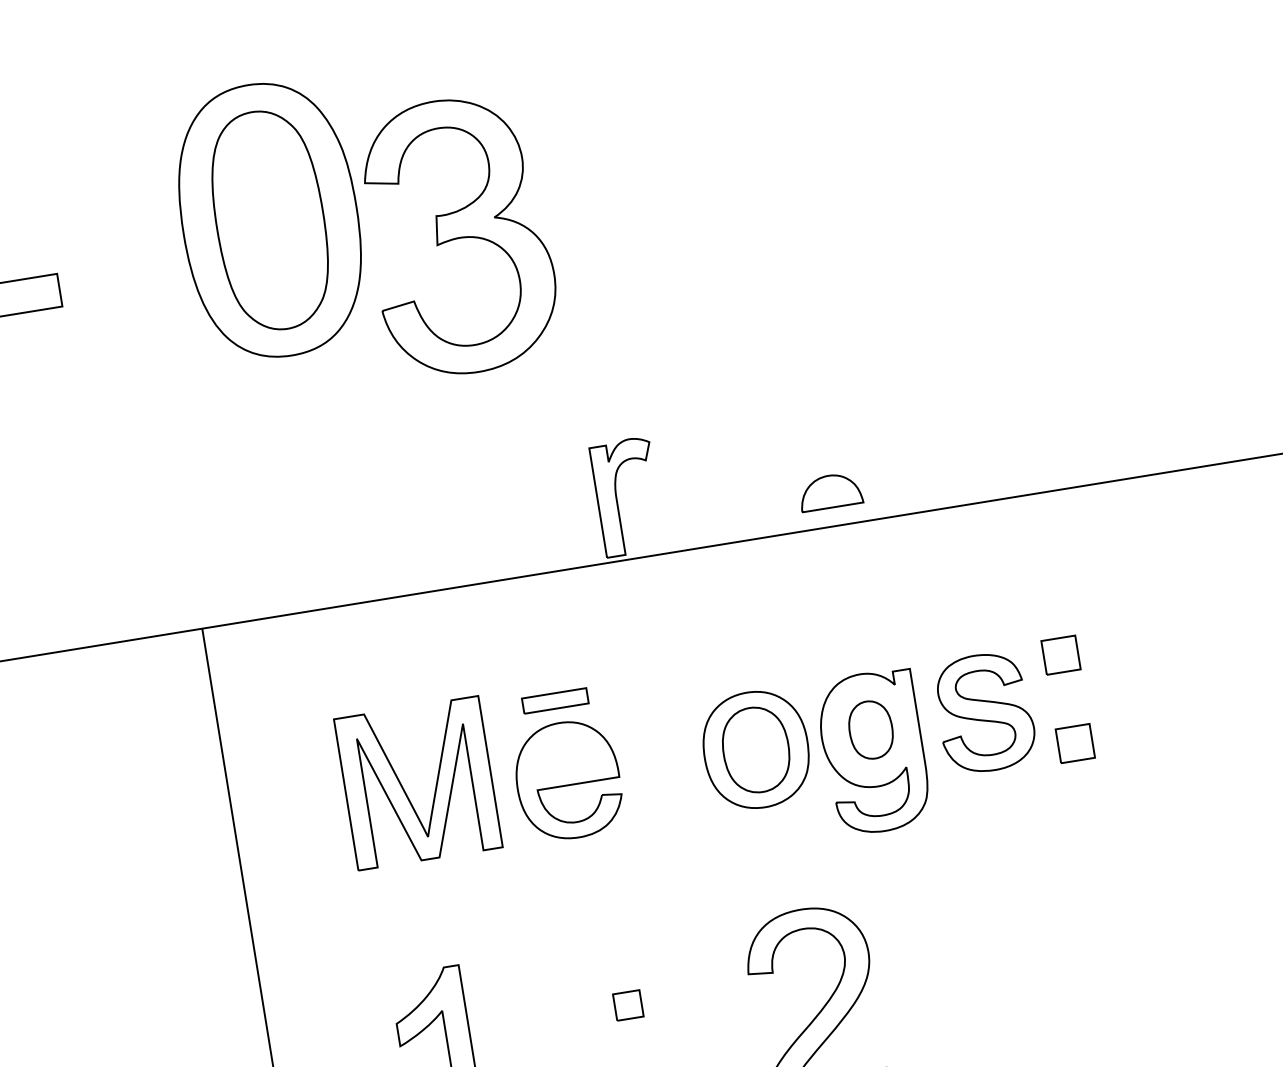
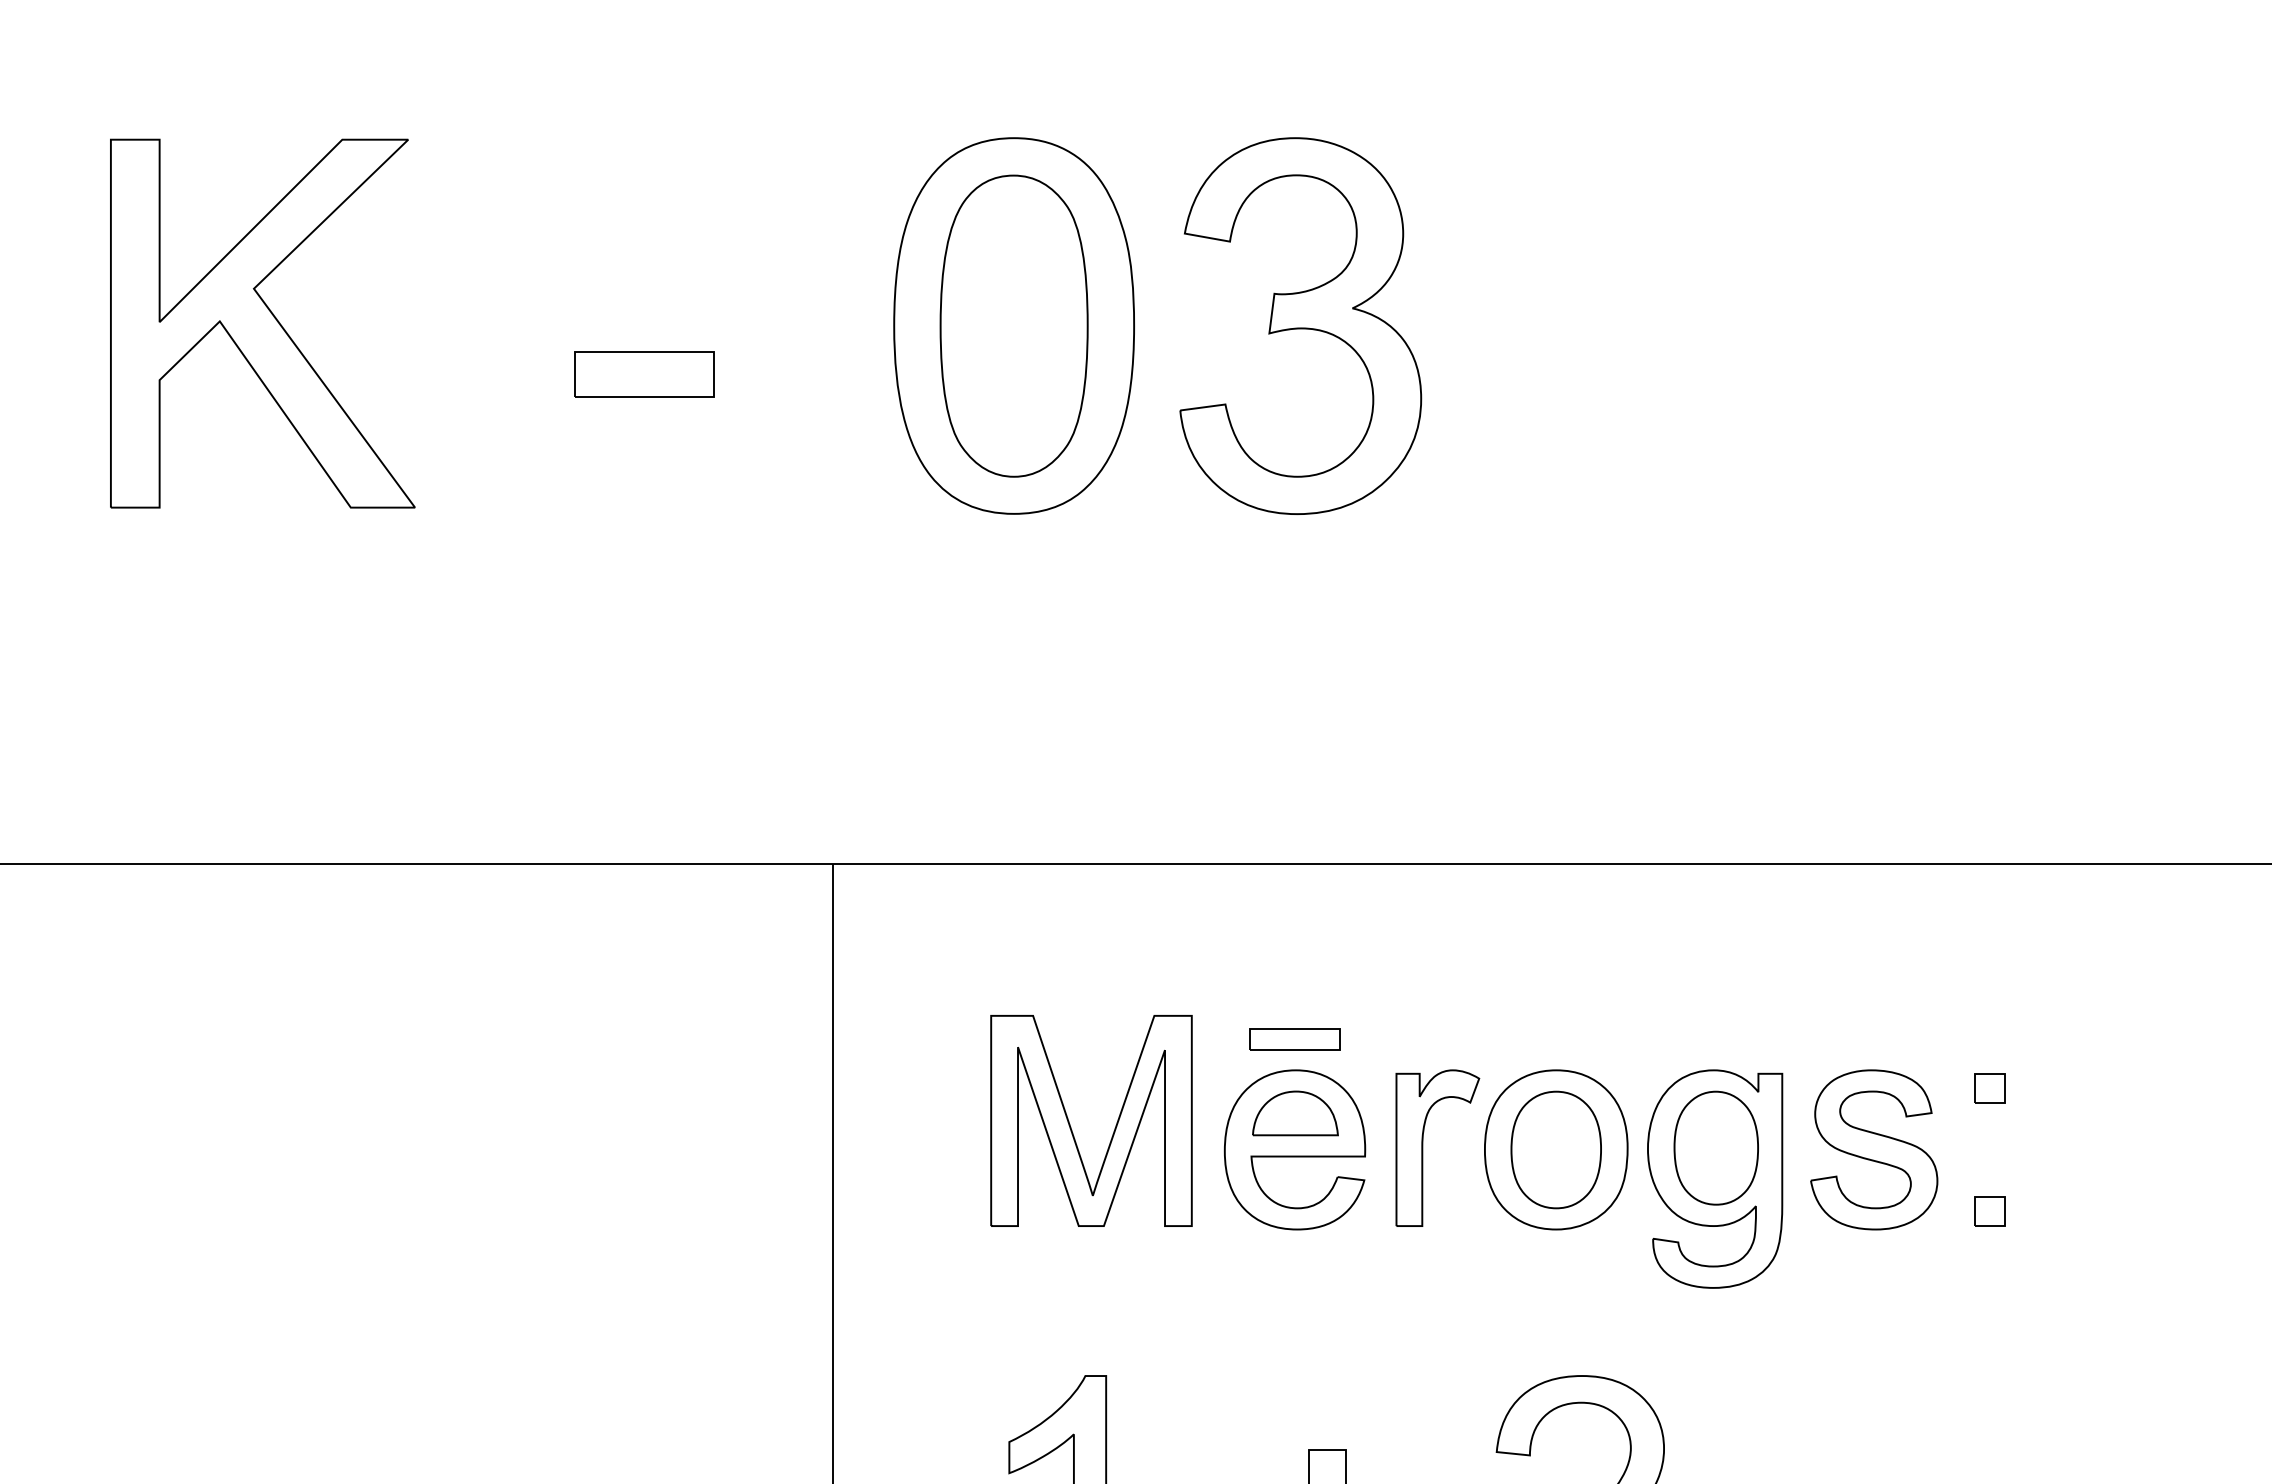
part: (458, 235) -> (1300, 325), moved
part: (830, 491) -> (1295, 1113), moved
part: (617, 498) -> (1423, 1147), moved
part: (1060, 655) -> (1989, 1088), size x0.62
part: (870, 729) -> (1715, 1147), size x1.43
part: (1075, 743) -> (1989, 1211), size x0.62

